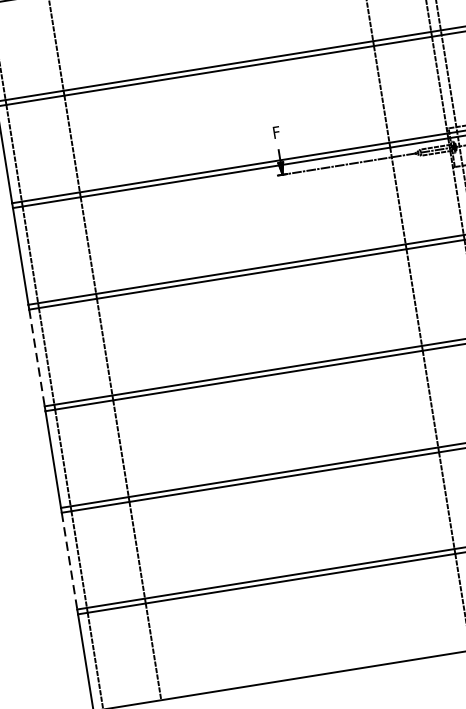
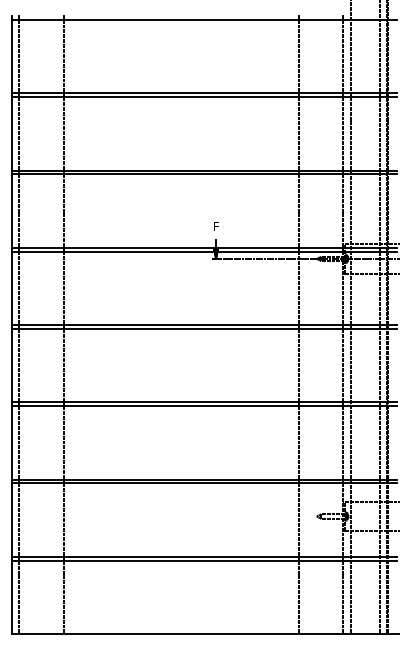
line: (37, 357) -> (12, 365), dashed -> solid
line: (70, 561) -> (12, 520), dashed -> solid

